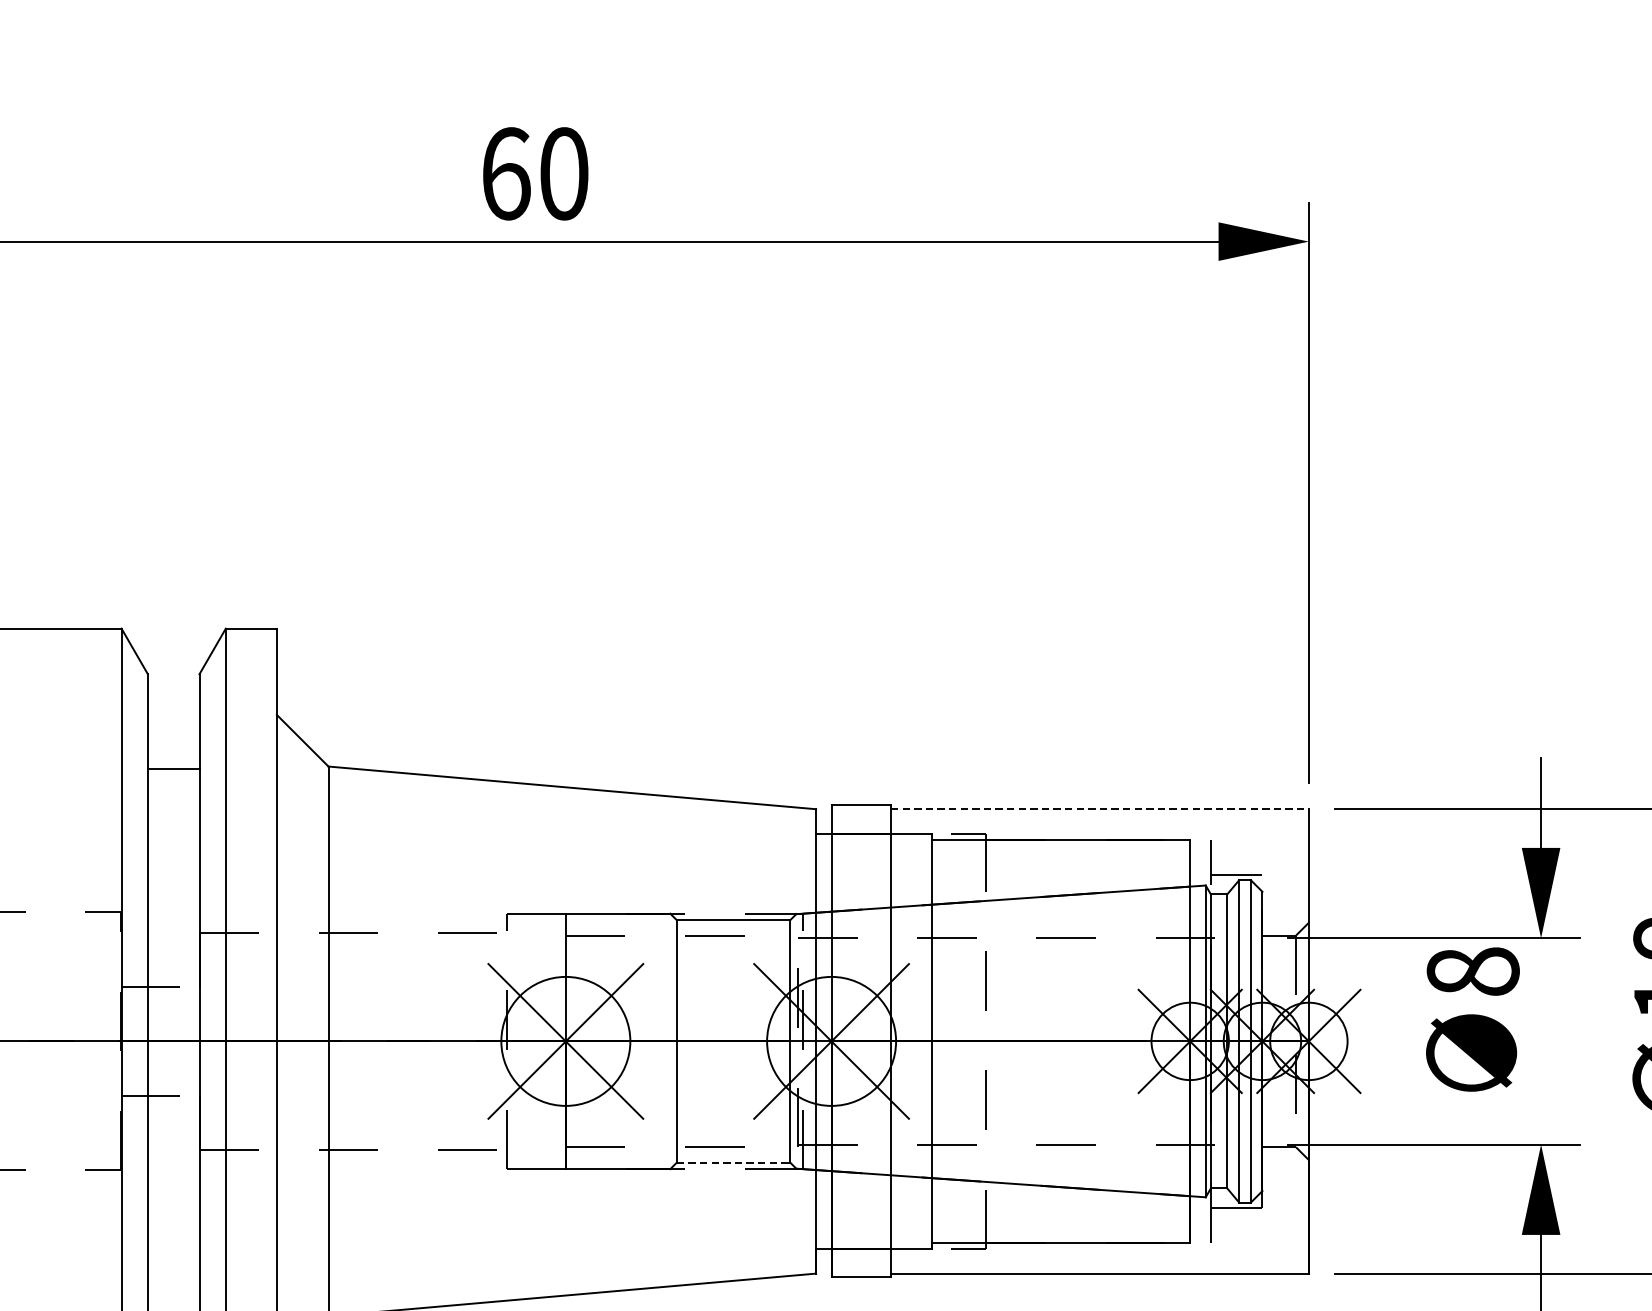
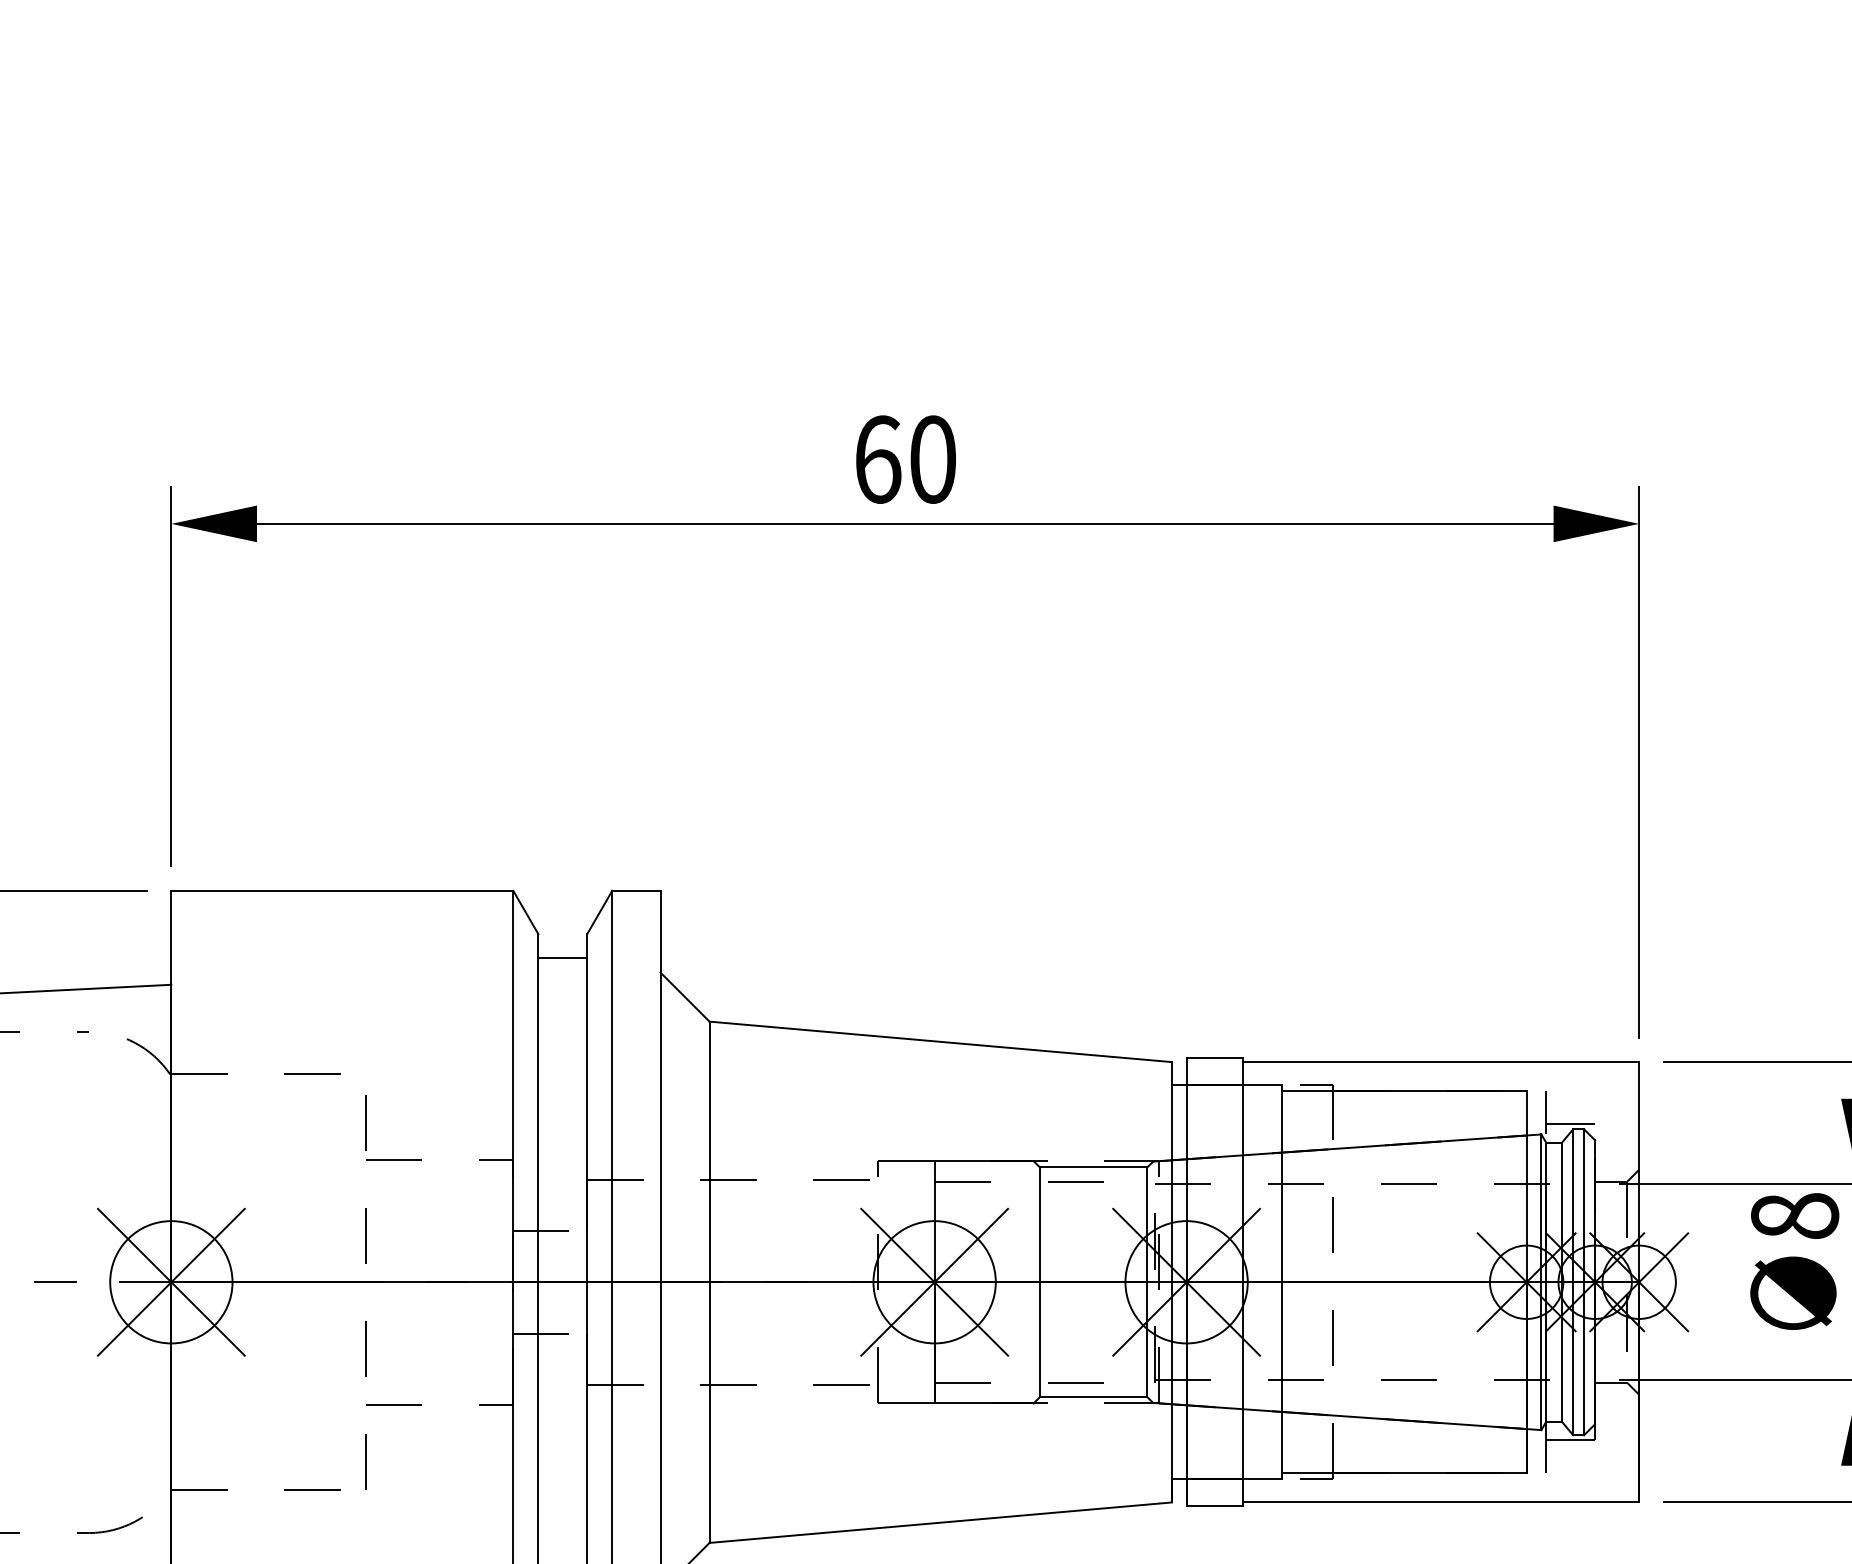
line: (173, 769) -> (562, 958), moved
line: (1100, 809) -> (1441, 1062), dashed -> solid
line: (733, 1162) -> (1093, 1397), dashed -> solid

